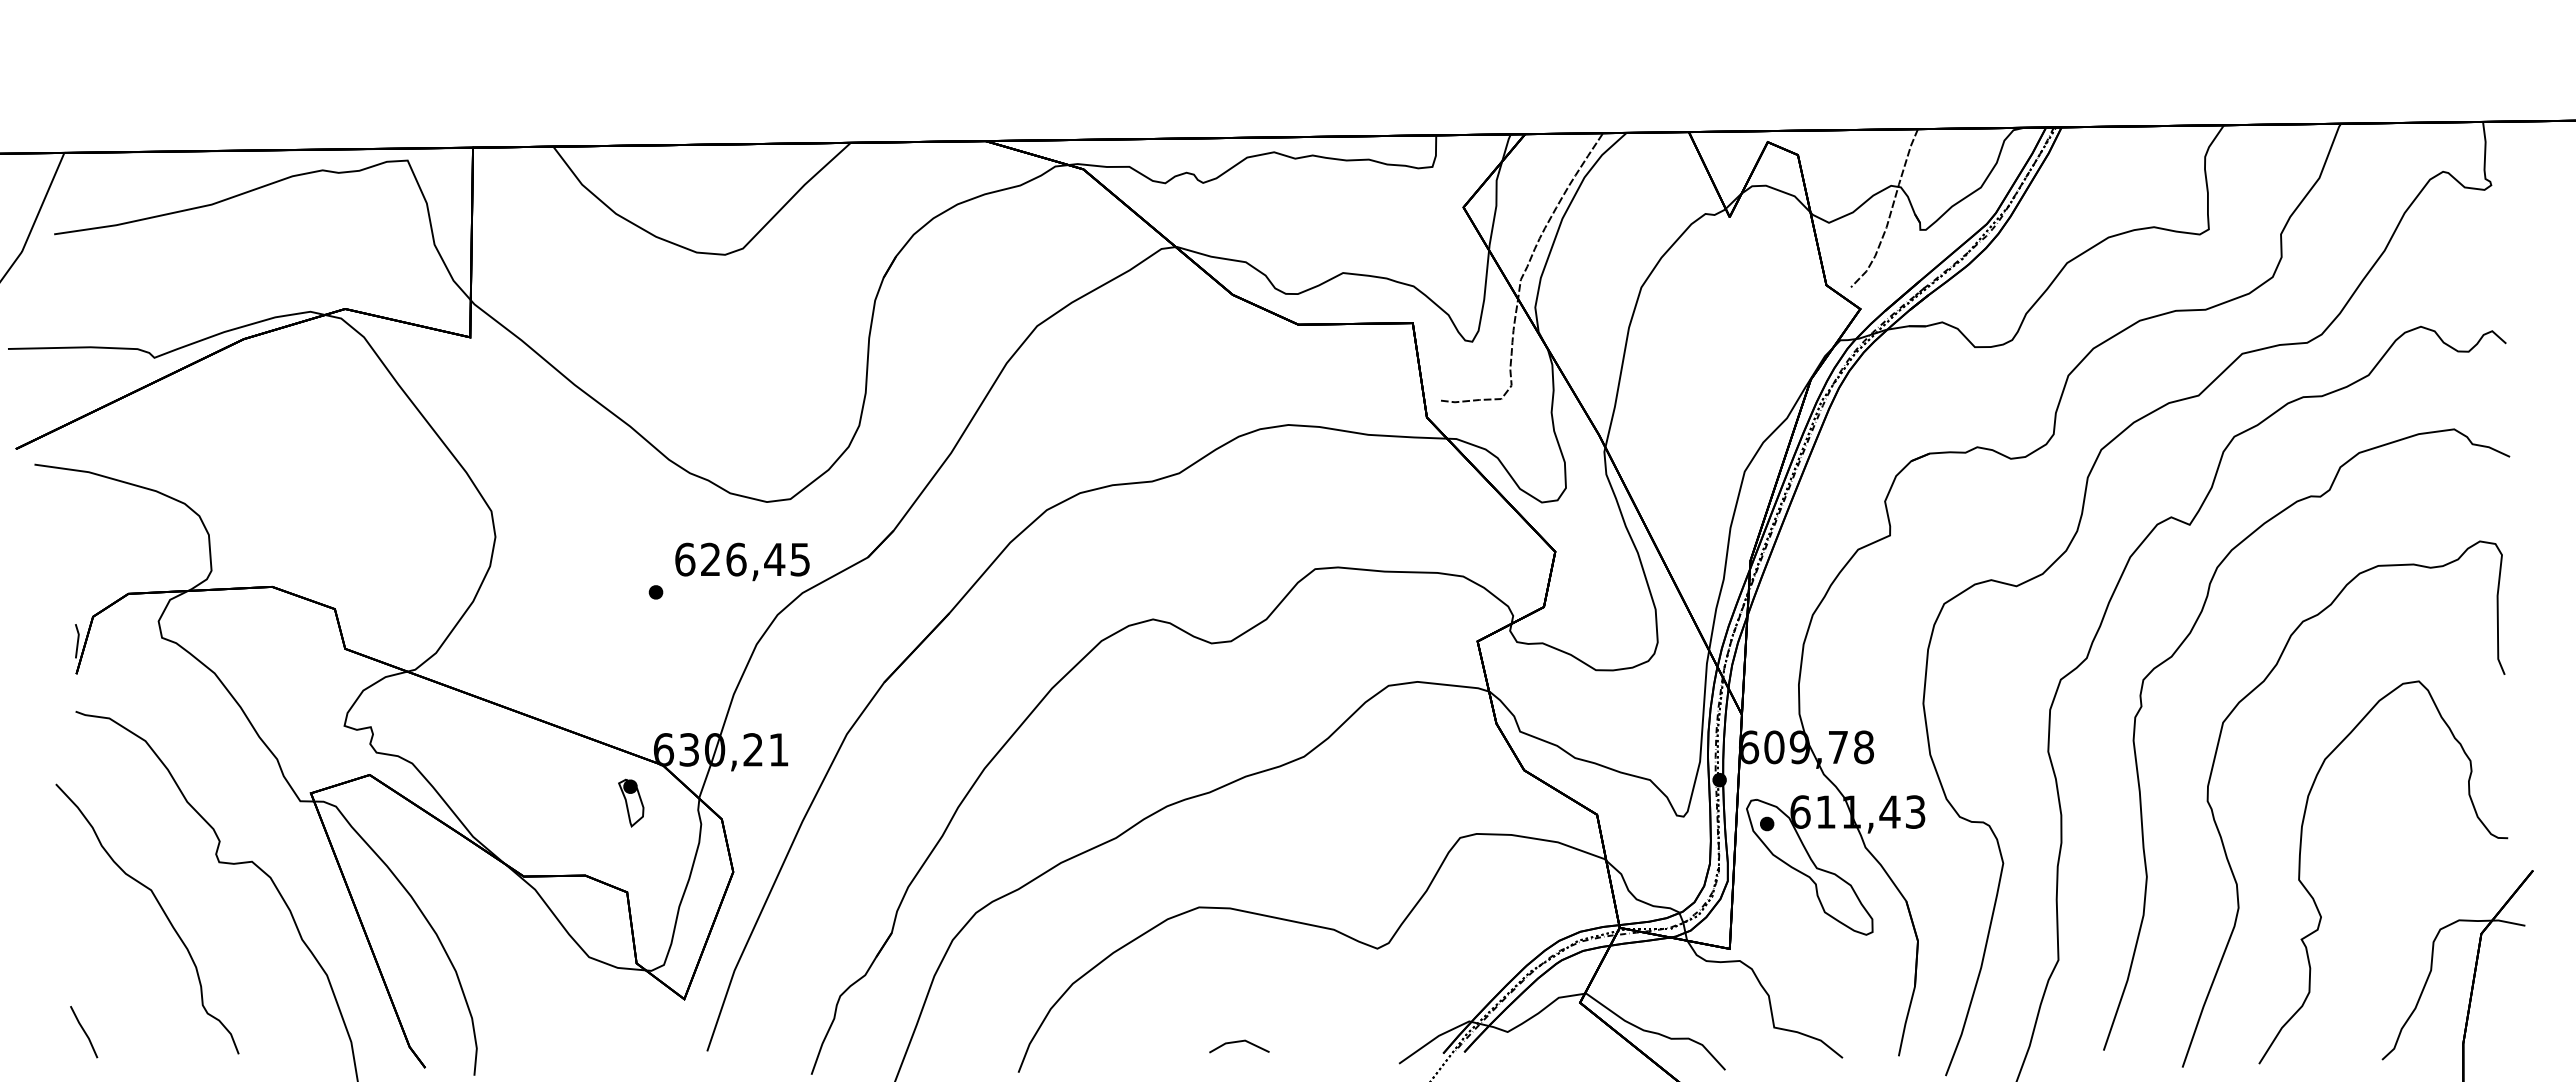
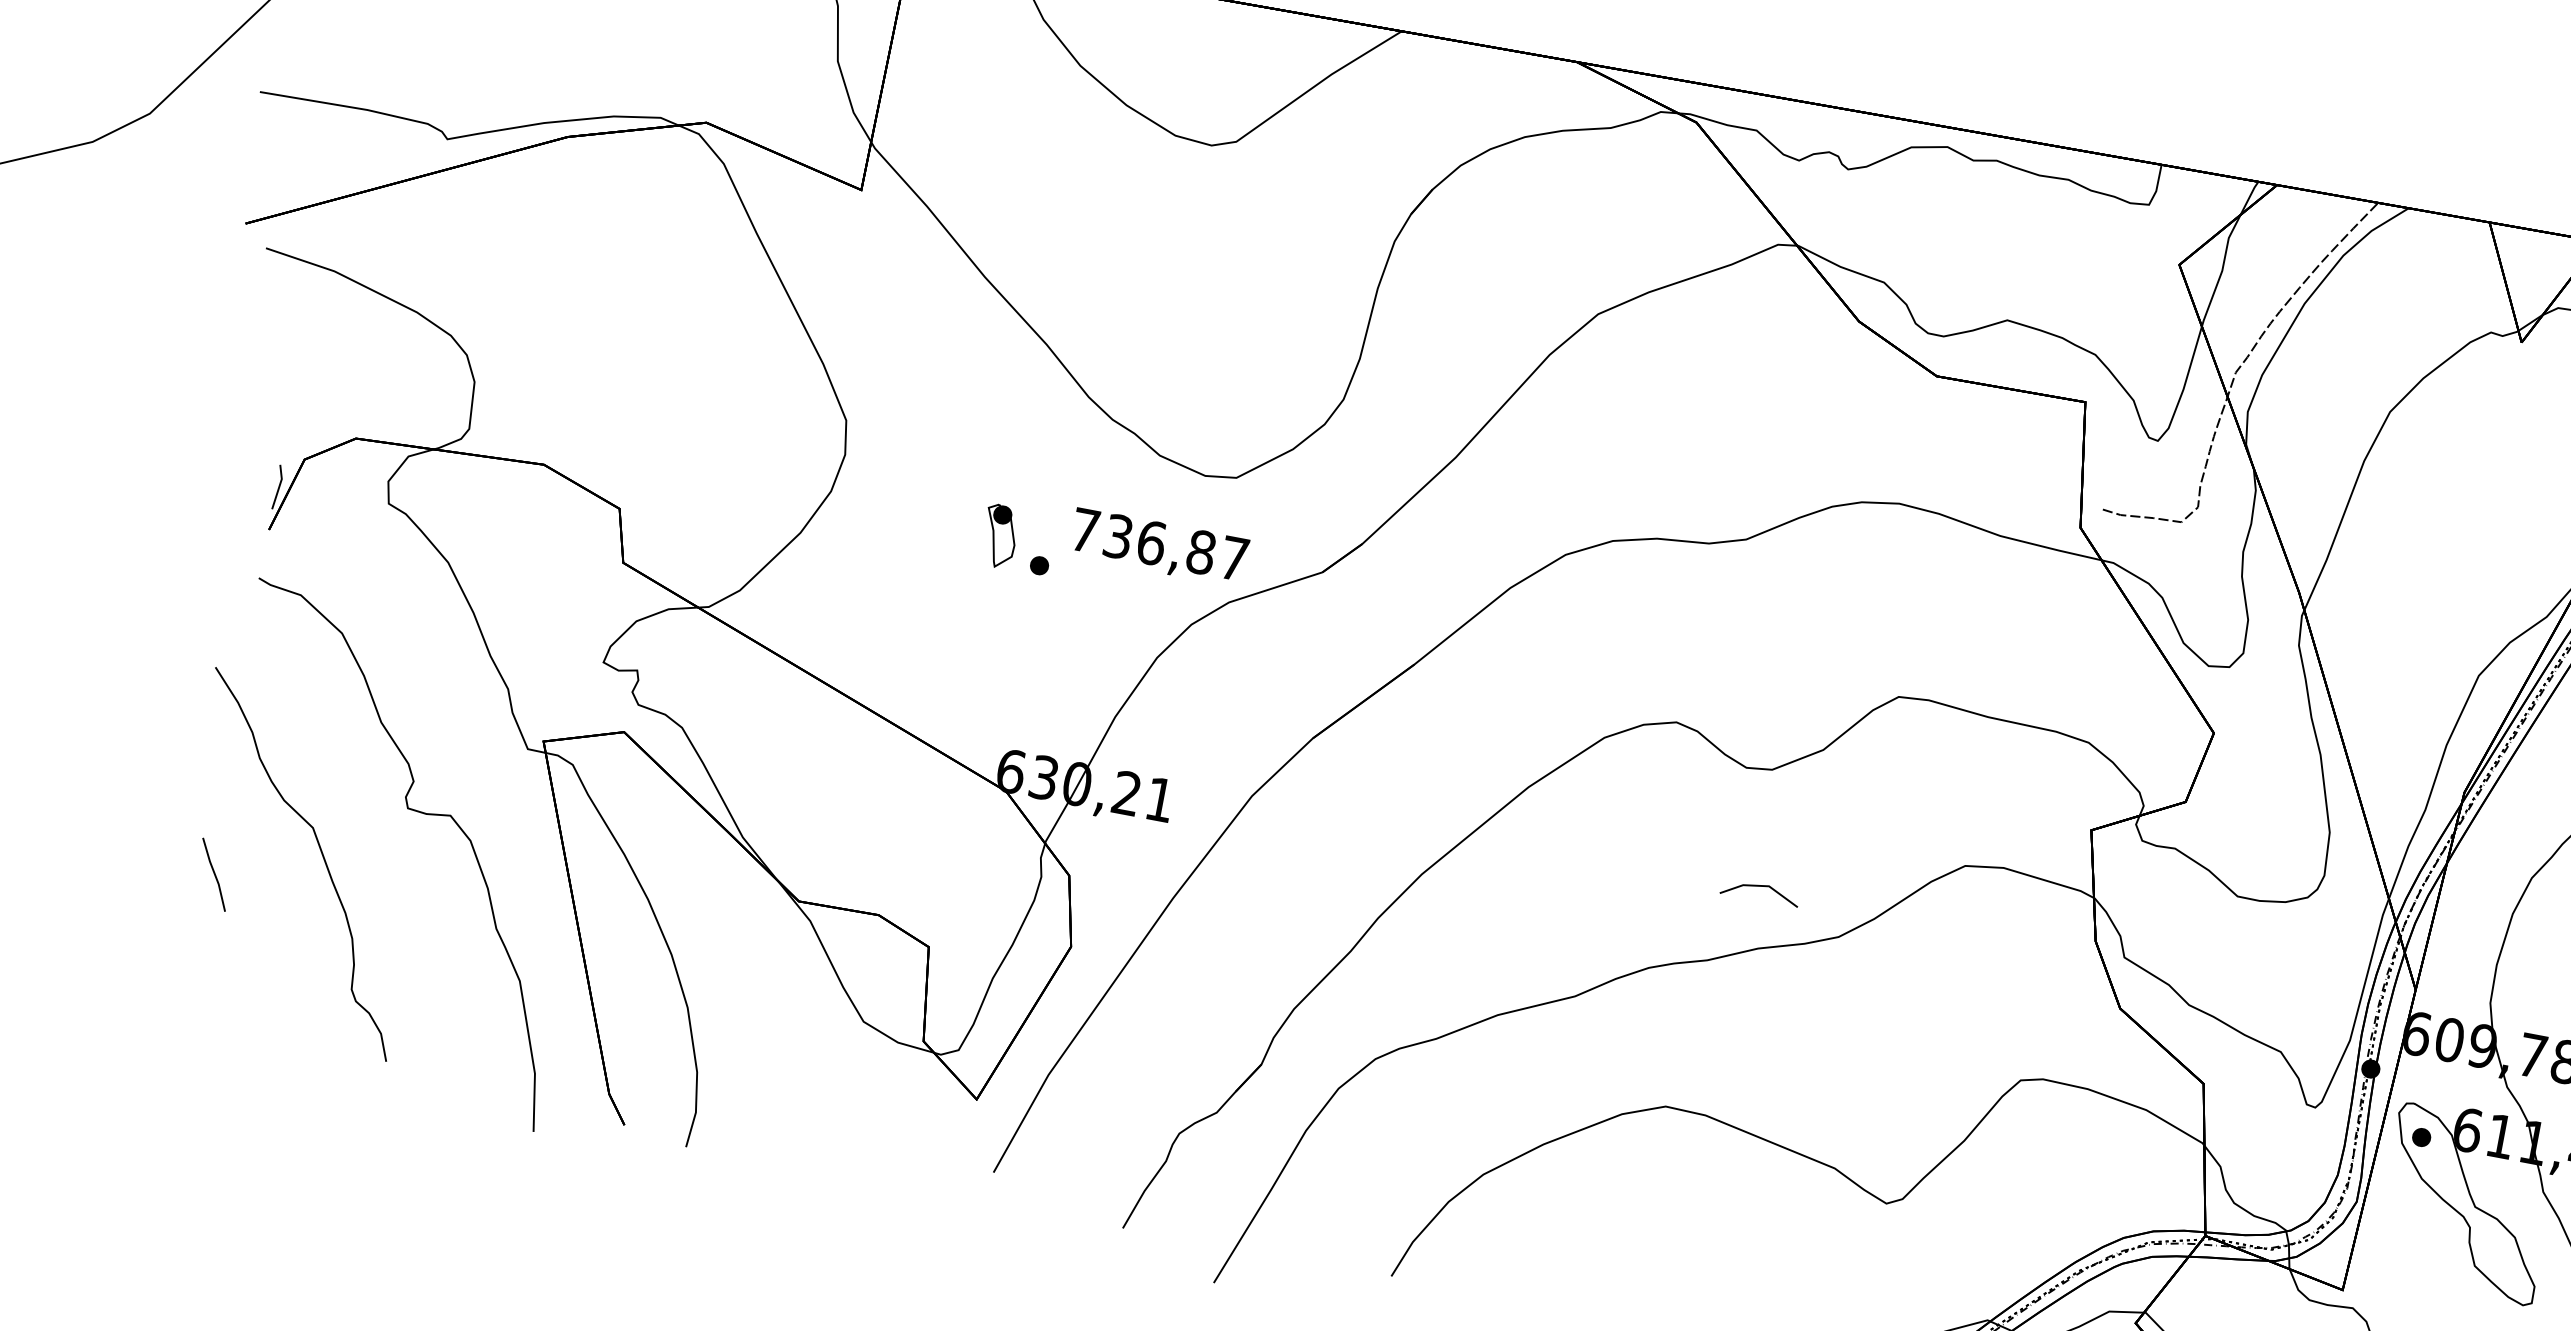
text: (742, 559) -> (1159, 544), 626,45 -> 736,87
part: (631, 802) -> (1000, 535), moved
line: (84, 1032) -> (214, 875), moved
line: (1239, 1042) -> (1761, 887), moved

